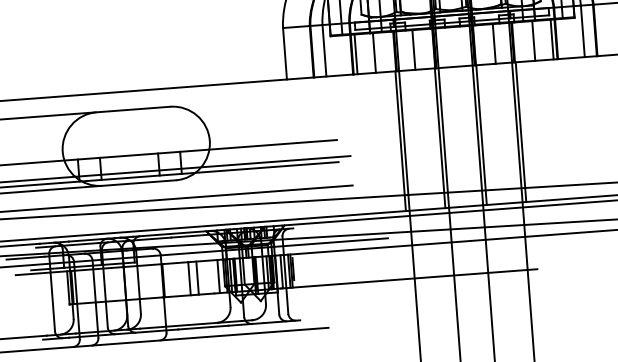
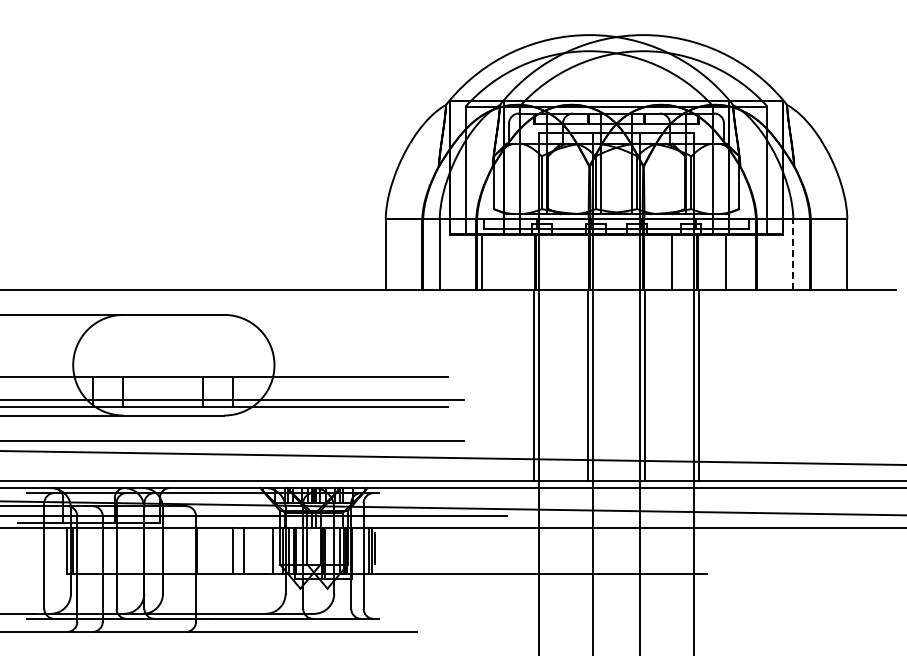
line: (582, 31) -> (793, 254), solid -> dashed
line: (551, 39) -> (750, 262), removed
line: (413, 49) -> (561, 262), removed
line: (374, 52) -> (507, 262), removed
line: (281, 271) -> (358, 550), removed

